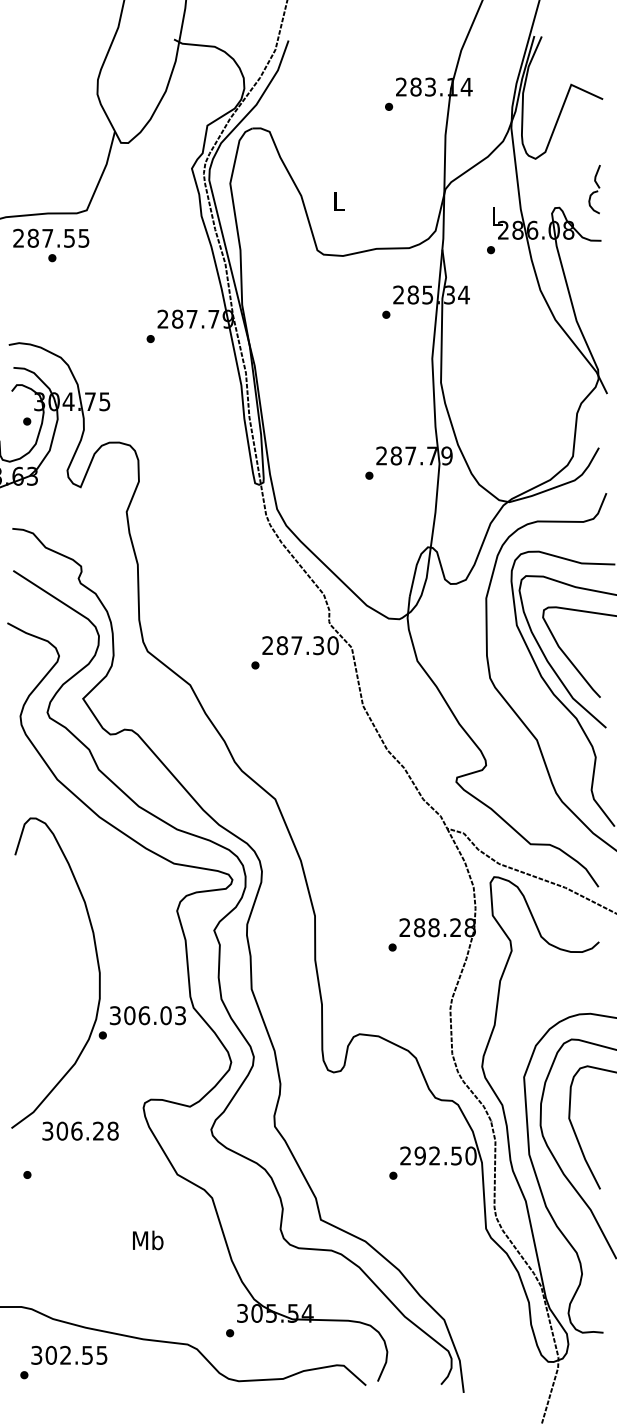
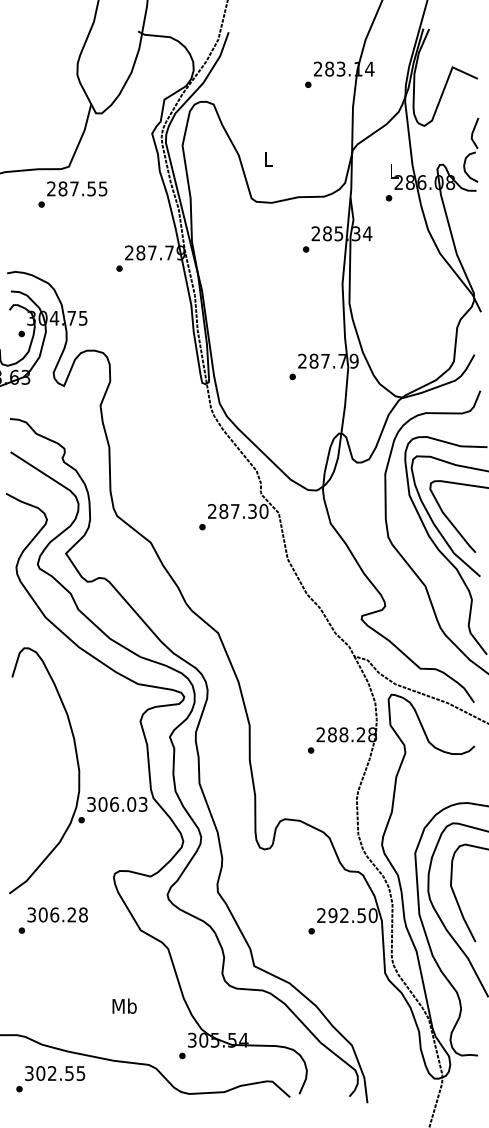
part: (594, 189) -> (470, 150), size x1.67
text: (51, 237) -> (77, 188), moved
text: (80, 1130) -> (57, 914), moved
text: (148, 1240) -> (124, 1006), moved

